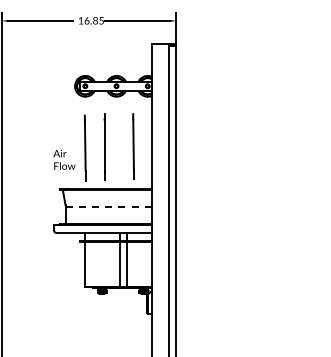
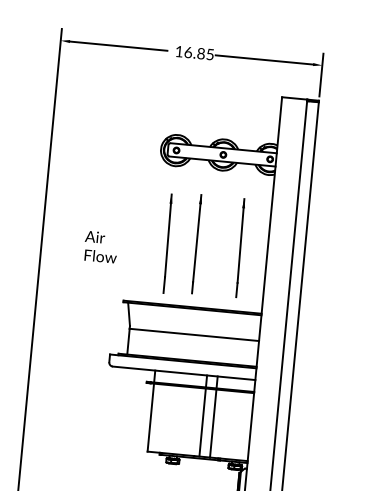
text: (64, 159) -> (101, 246), moved
line: (109, 207) -> (195, 335), dashed -> solid

